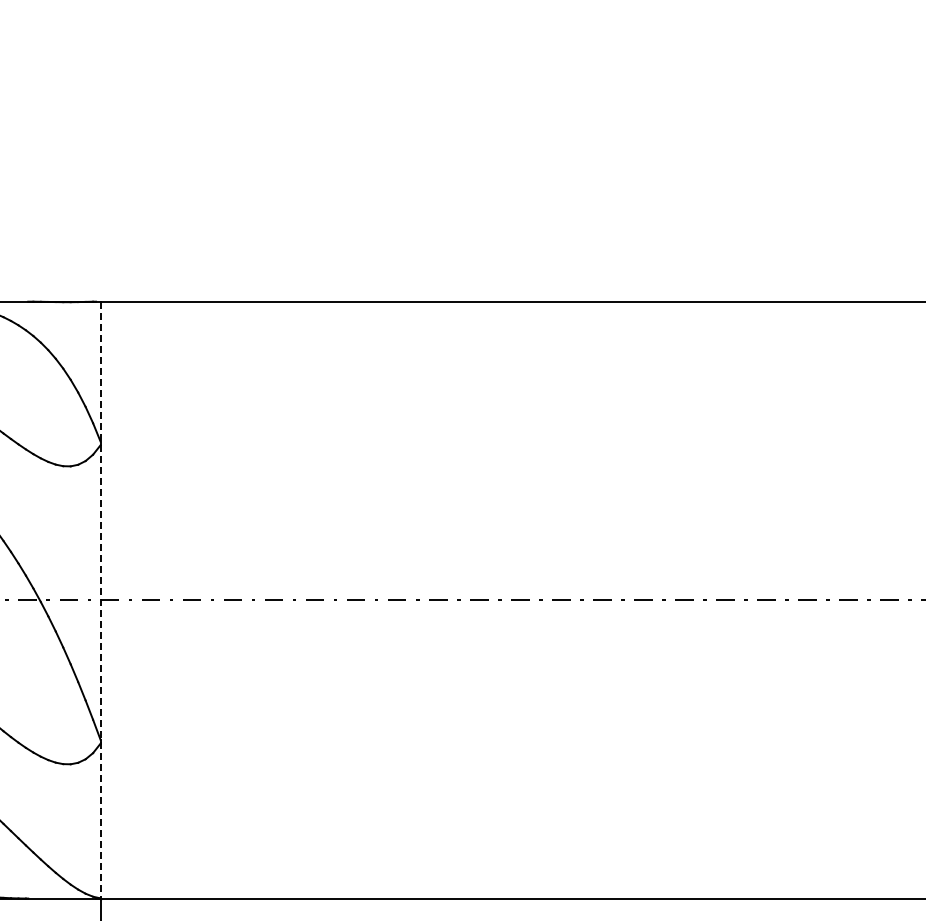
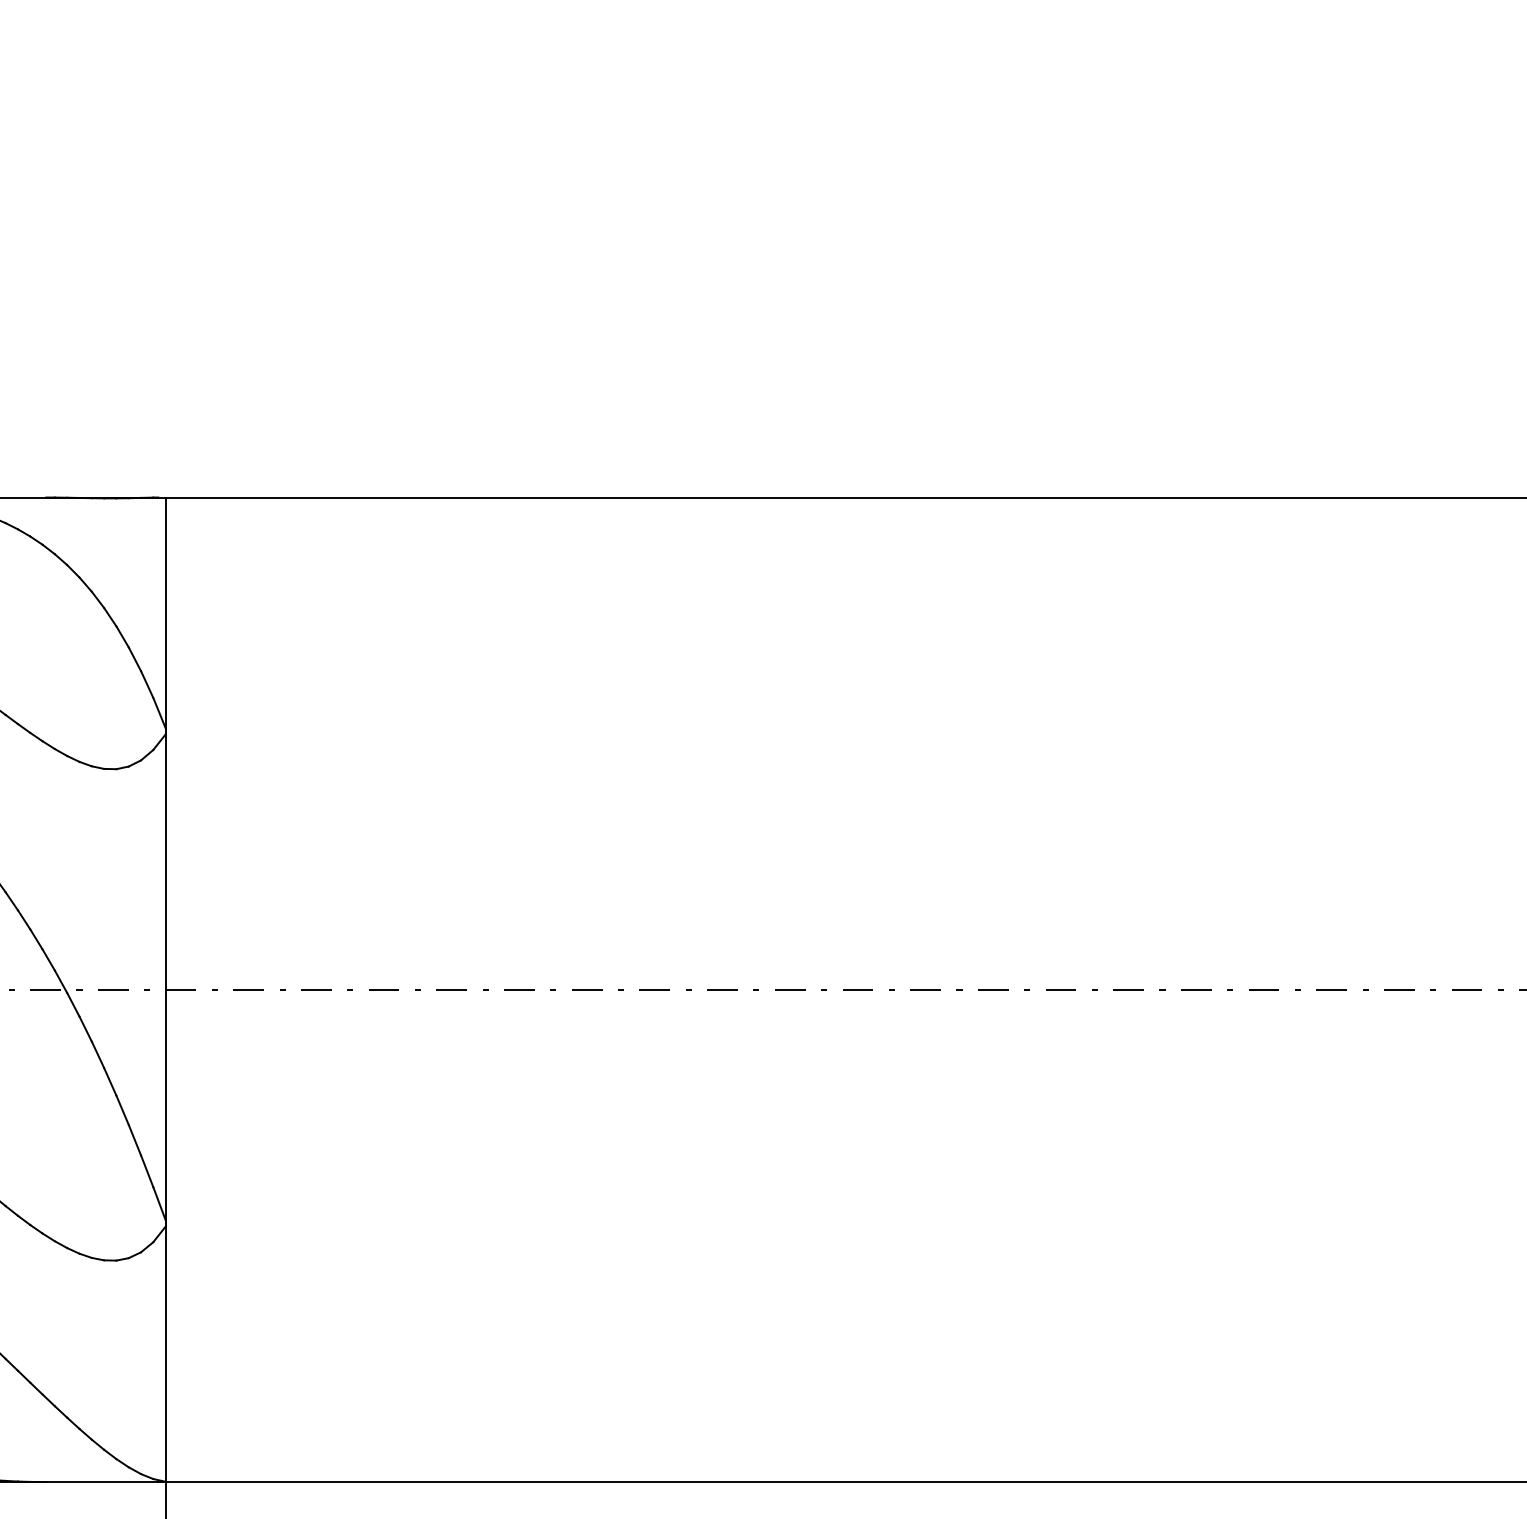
line: (100, 600) -> (165, 990), dashed -> solid

